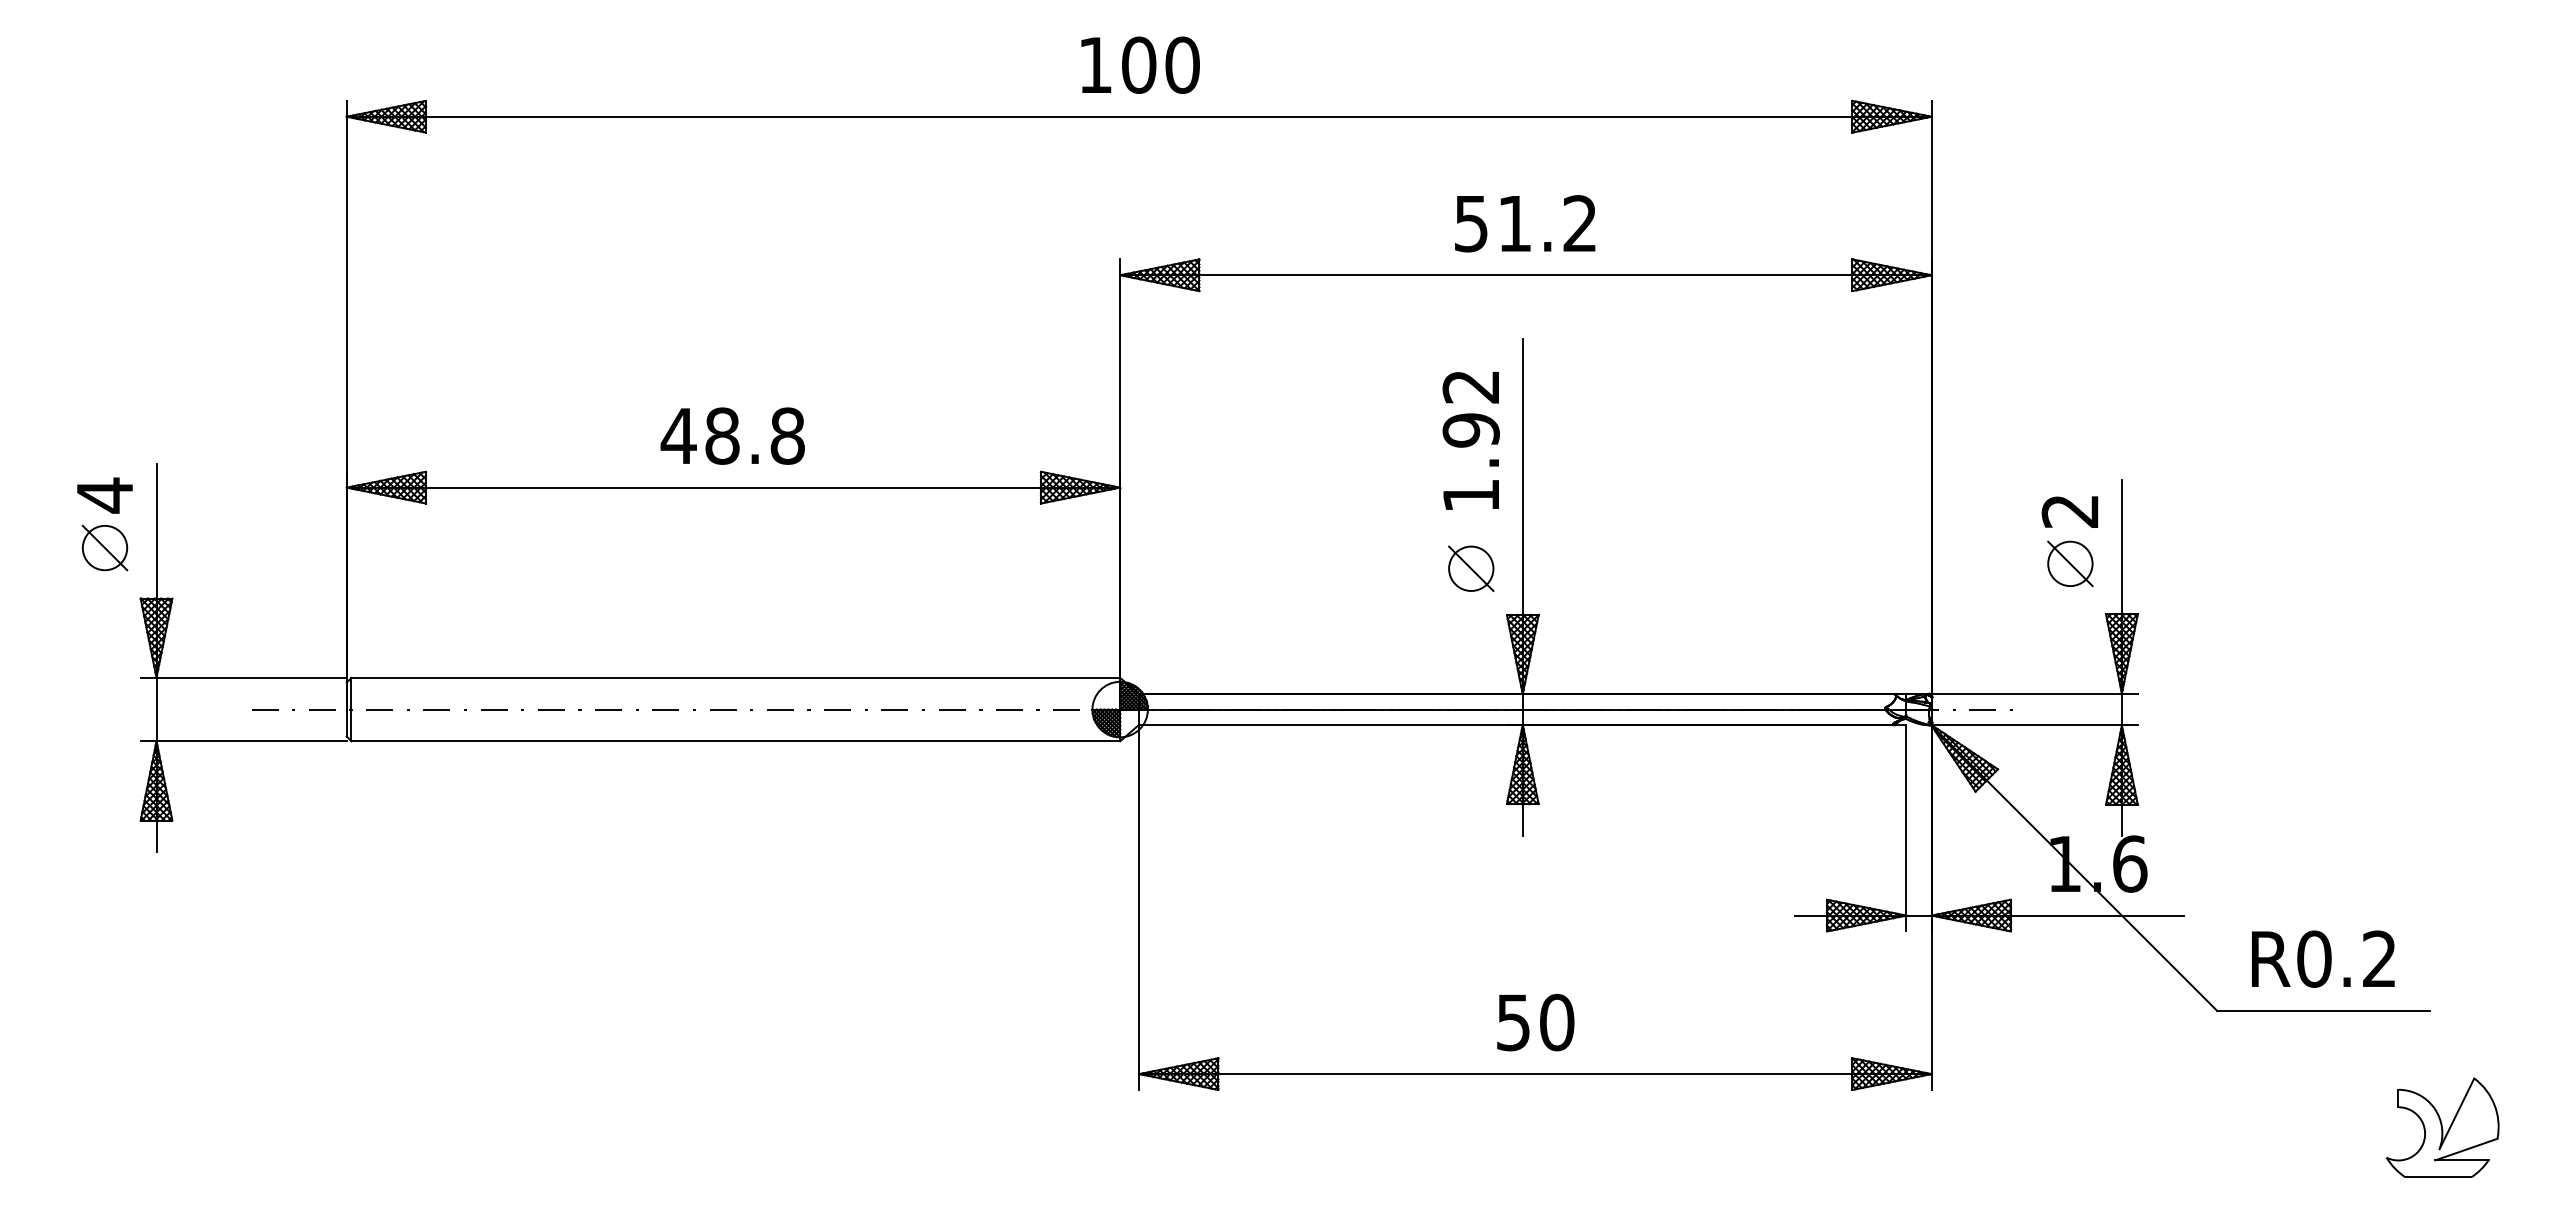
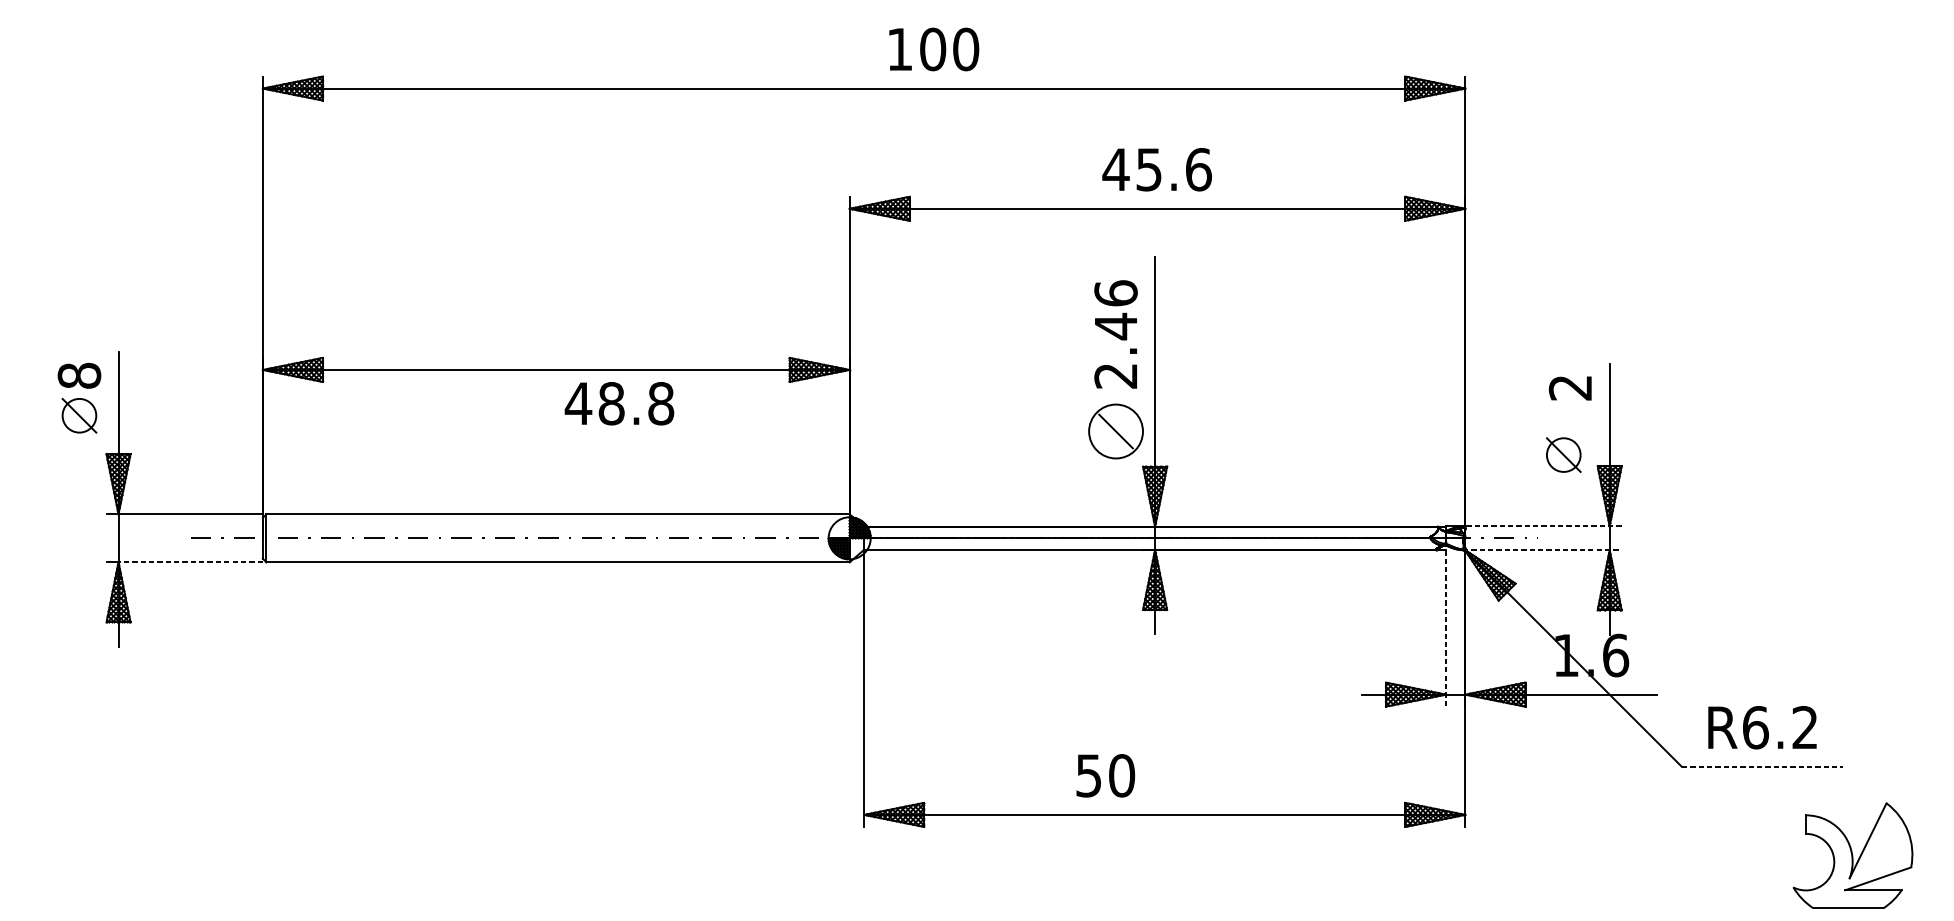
text: (1140, 64) -> (934, 48), moved
text: (1525, 223) -> (1157, 169), 51.2 -> 45.6
text: (732, 435) -> (619, 403), moved
text: (1470, 440) -> (1115, 334), 1.92 -> 2.46
text: (104, 495) -> (79, 375), 4 -> 8
part: (2070, 563) -> (1563, 454), moved
circle: (1471, 568) -> (1116, 431), size x1.6
line: (2033, 693) -> (1542, 526), solid -> dashed
line: (2033, 725) -> (1542, 550), solid -> dashed
line: (251, 741) -> (190, 562), solid -> dashed
line: (1906, 828) -> (1446, 628), solid -> dashed
text: (2314, 958) -> (1755, 727), R0.2 -> R6.2
line: (2323, 1010) -> (1762, 766), solid -> dashed
text: (1535, 1022) -> (1105, 775), moved
part: (2442, 1127) -> (1852, 855), size x1.4

